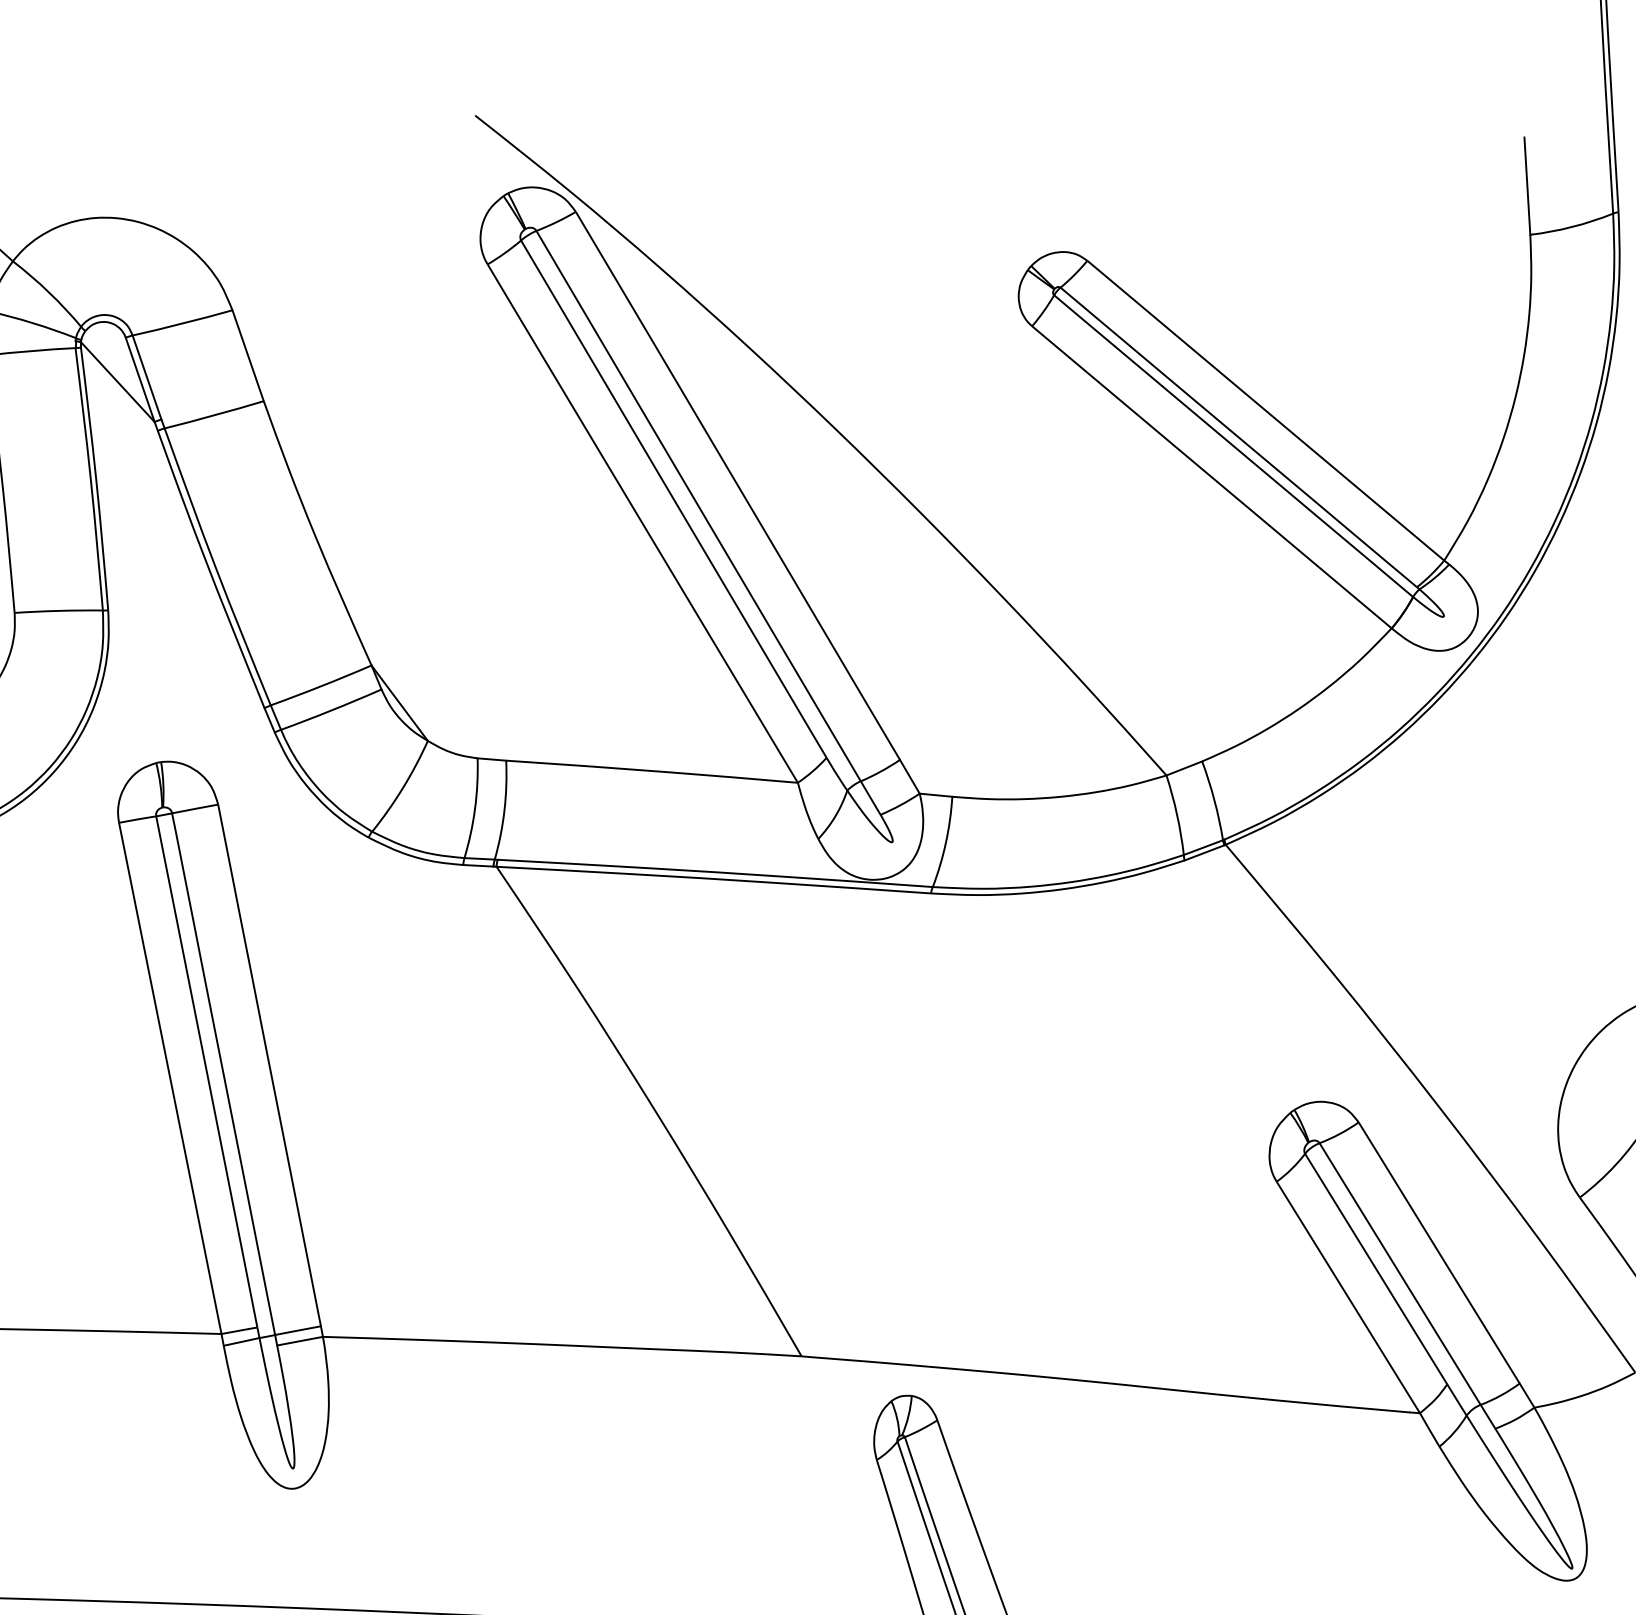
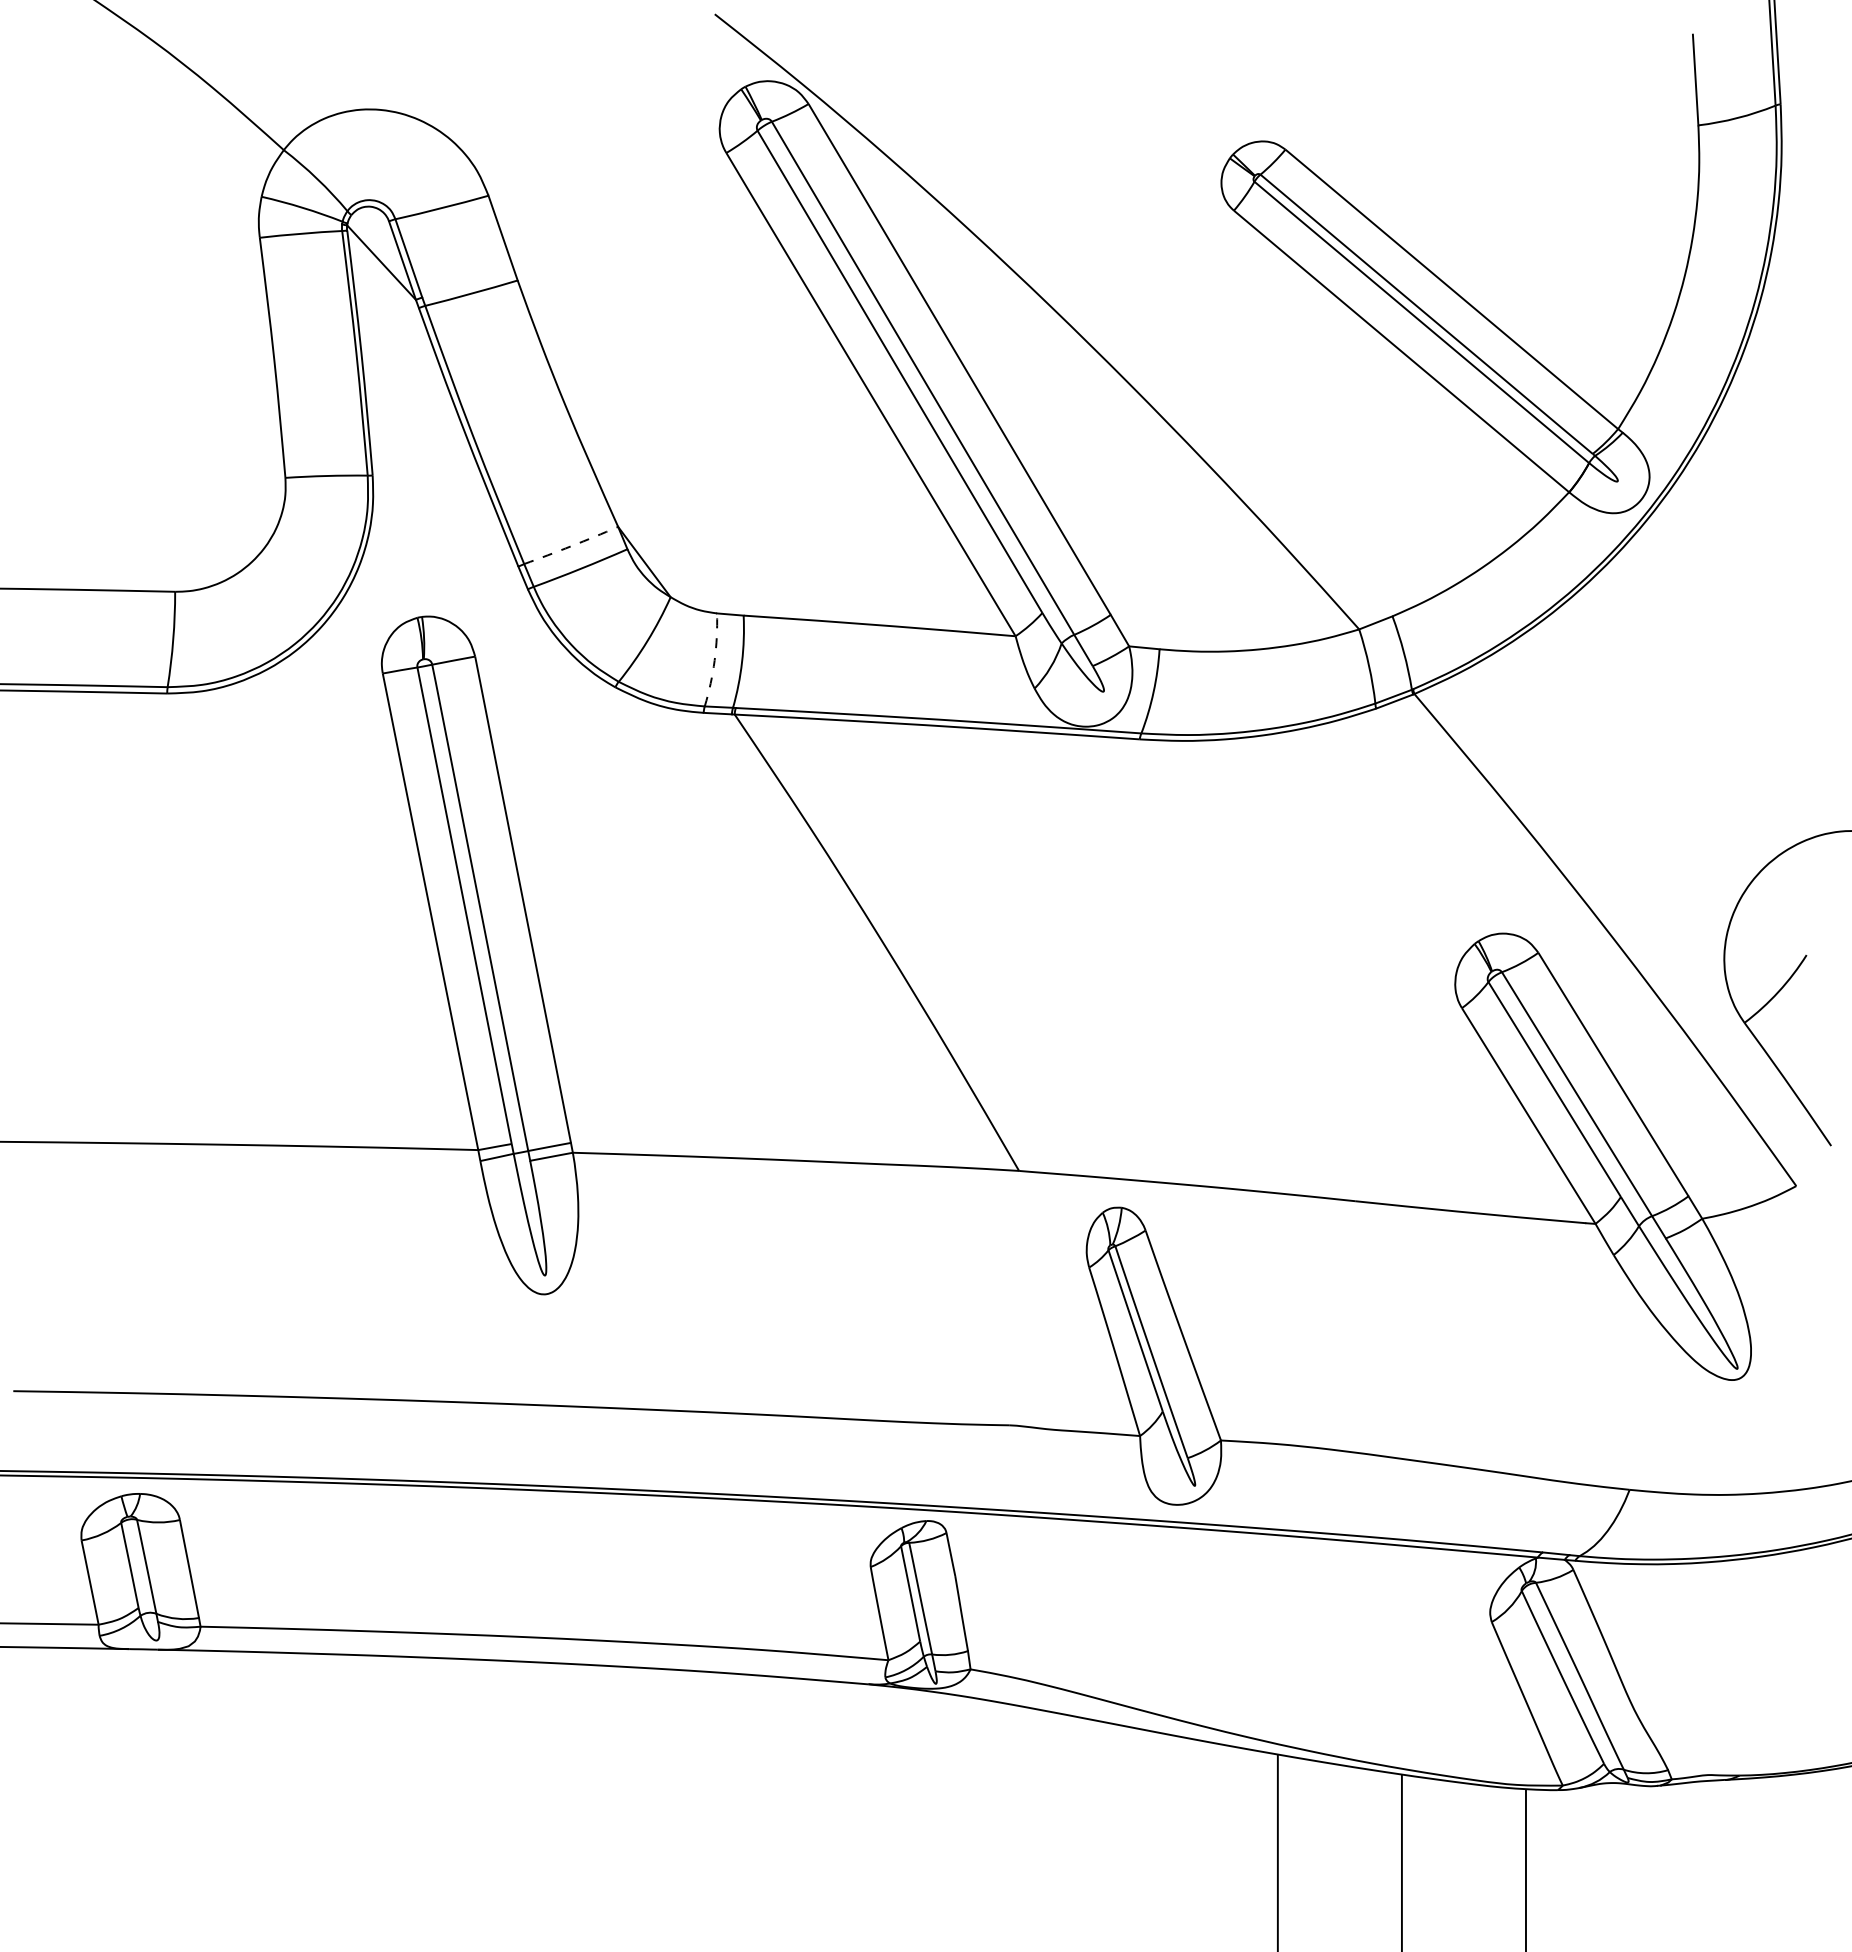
arc: (321, 686) -> (571, 546), solid -> dashed
arc: (474, 808) -> (714, 660), solid -> dashed

